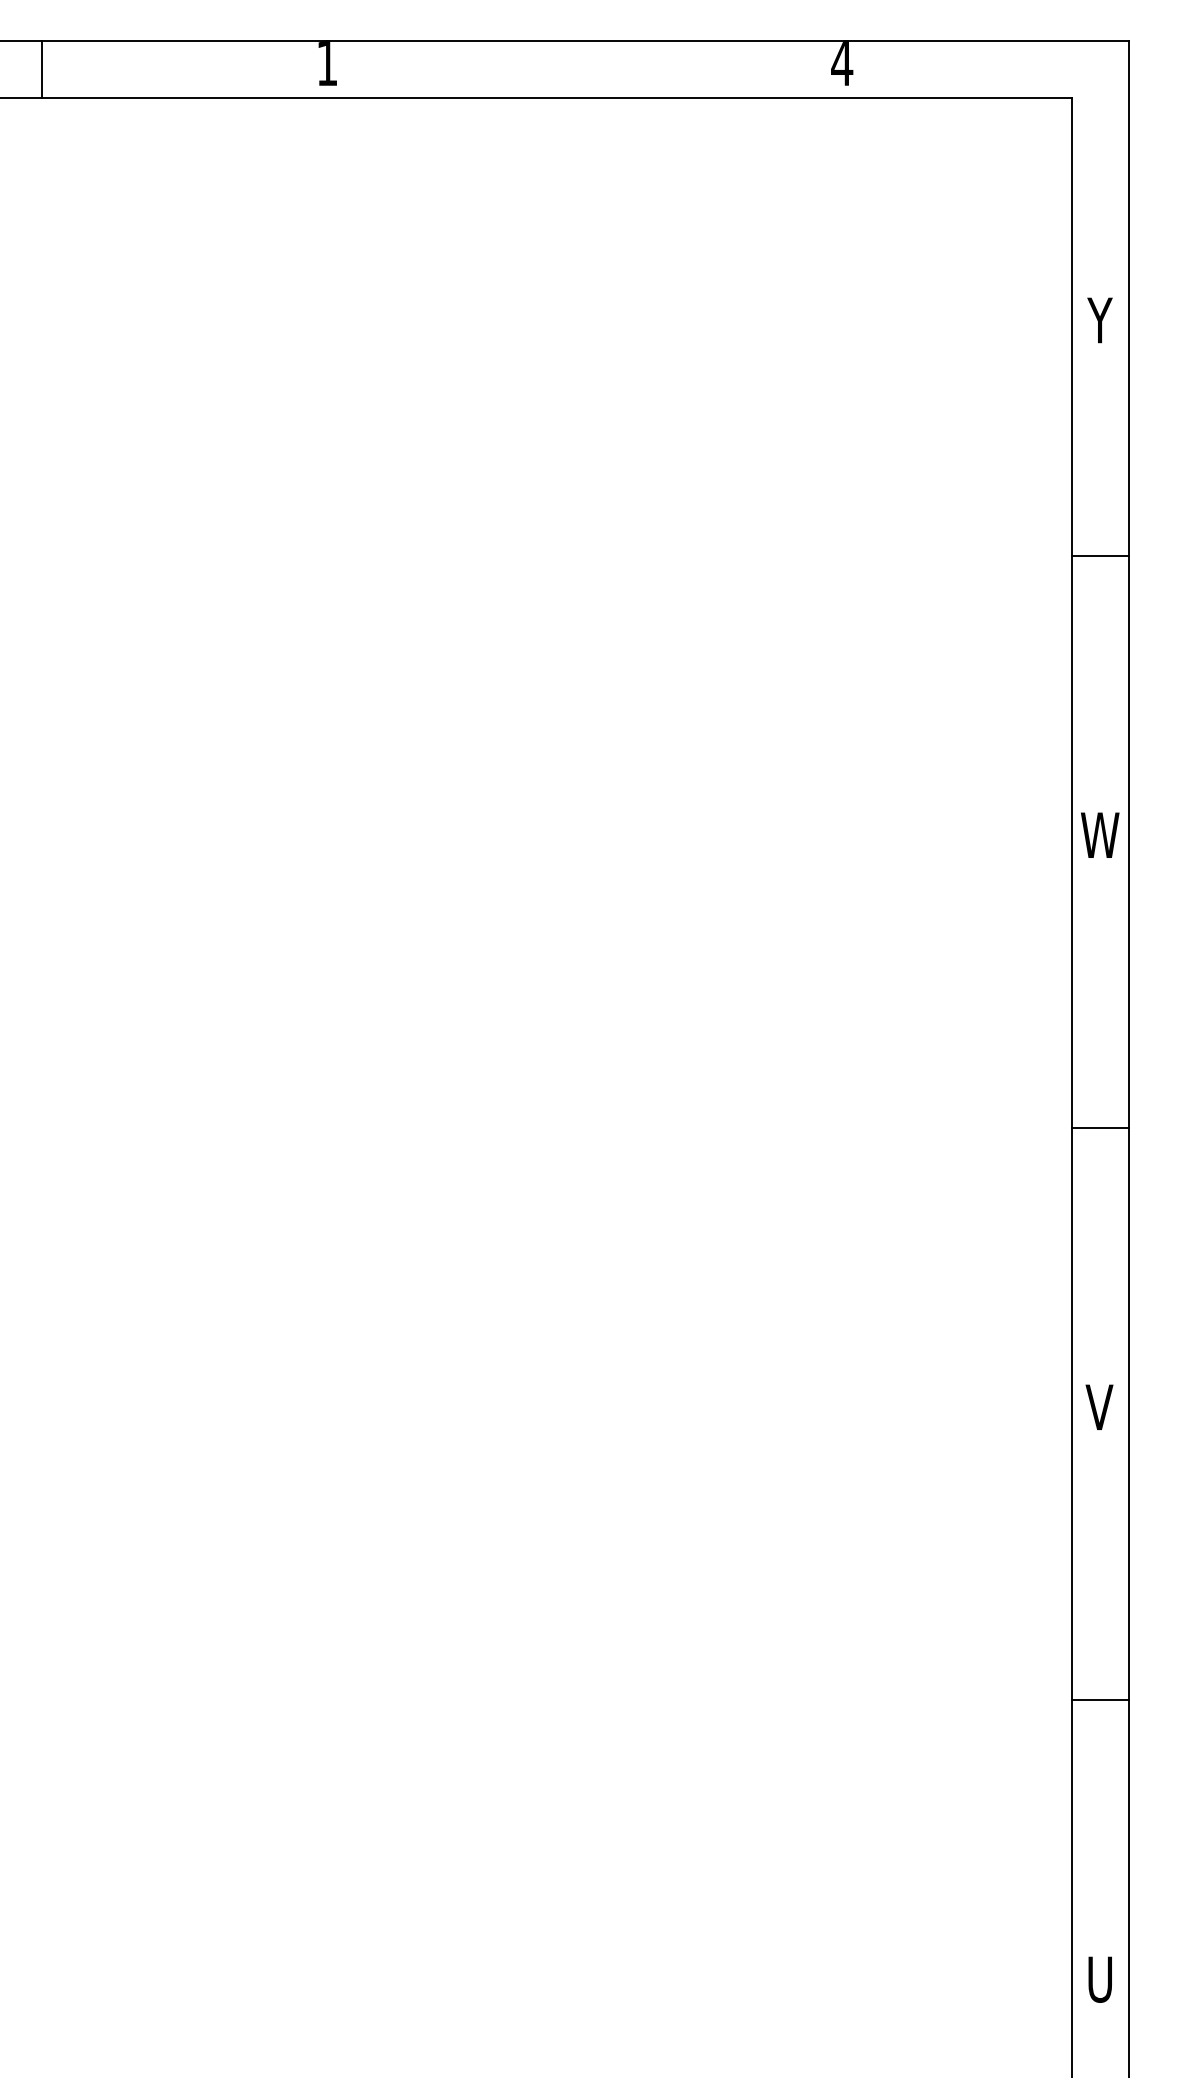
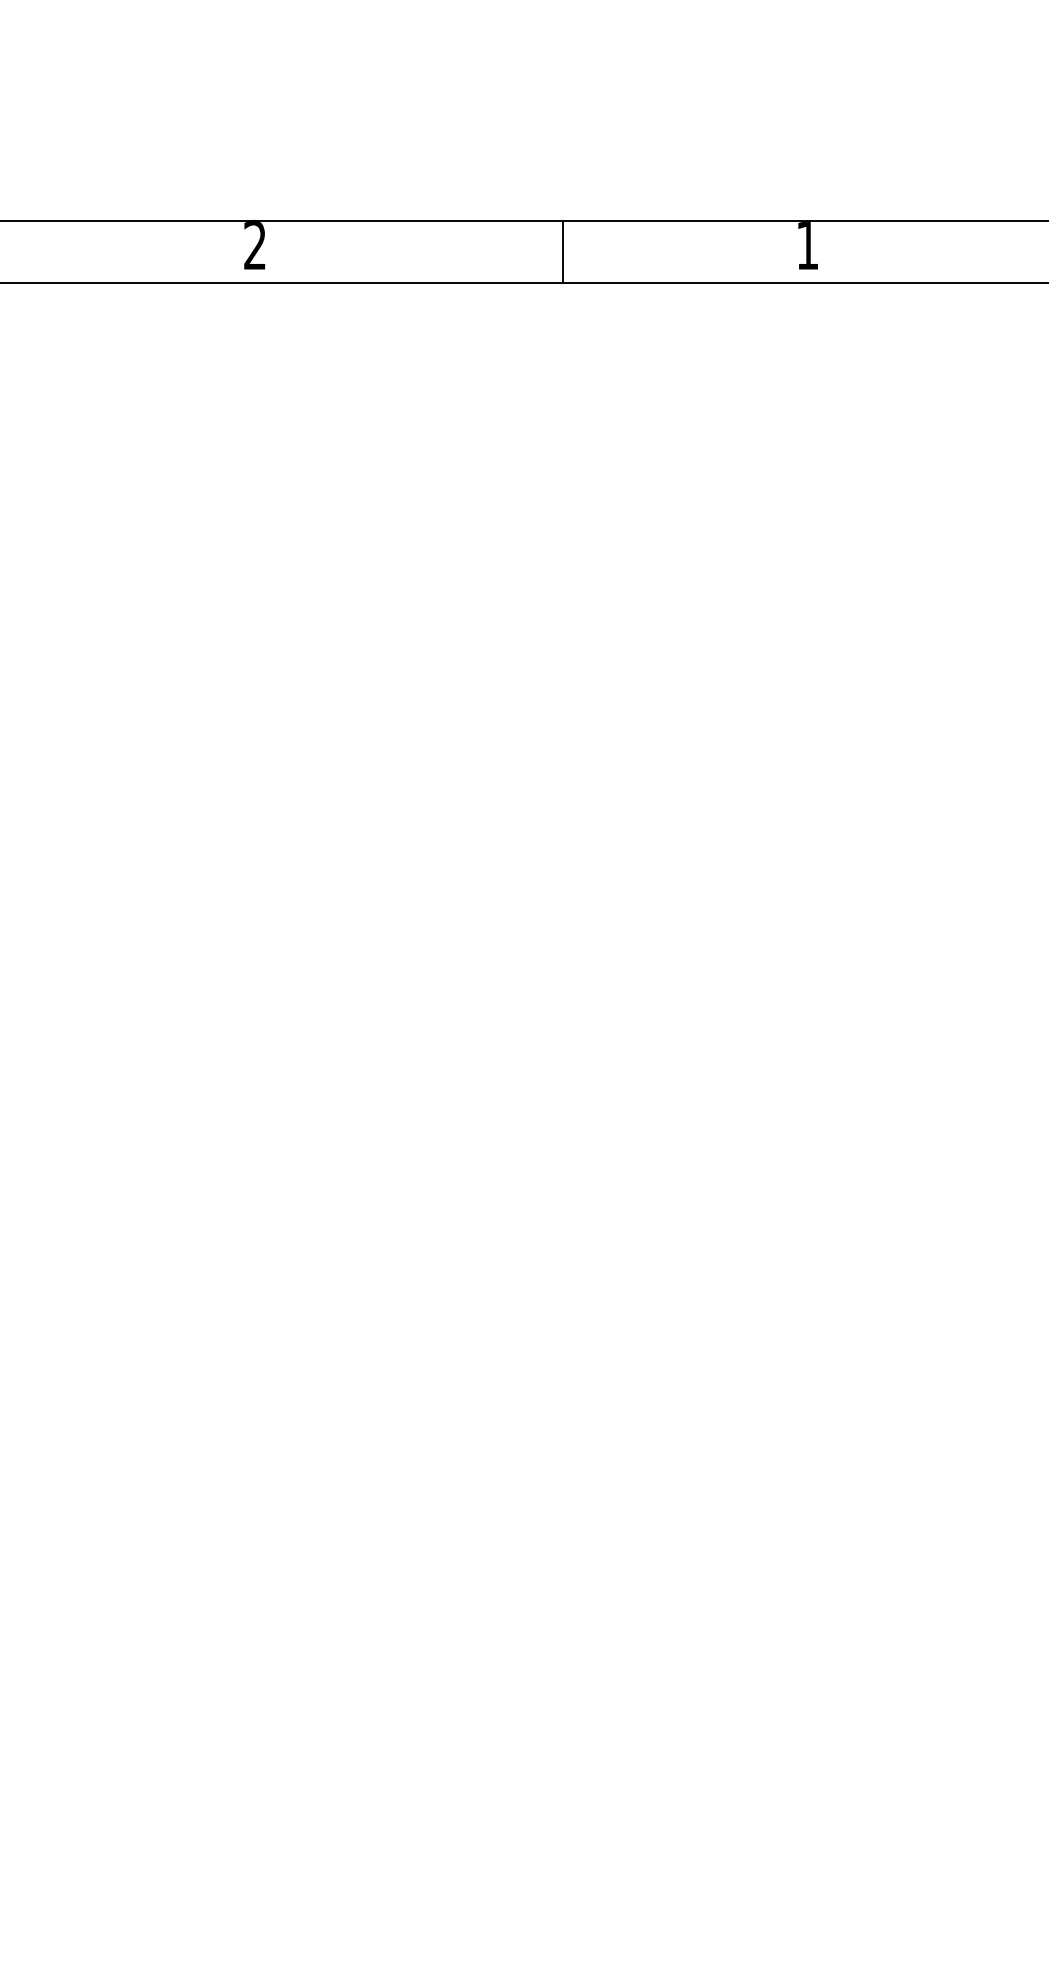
text: (326, 62) -> (254, 244), 1 -> 2
text: (842, 63) -> (807, 245), 4 -> 1
line: (613, 69) -> (562, 252), added

